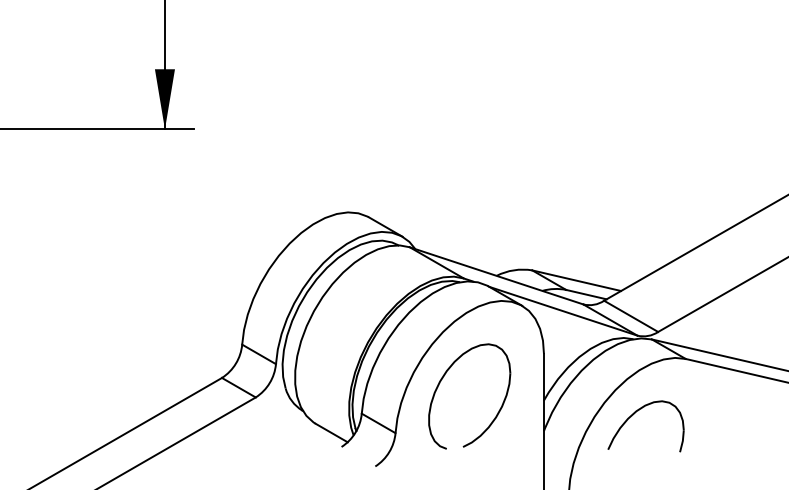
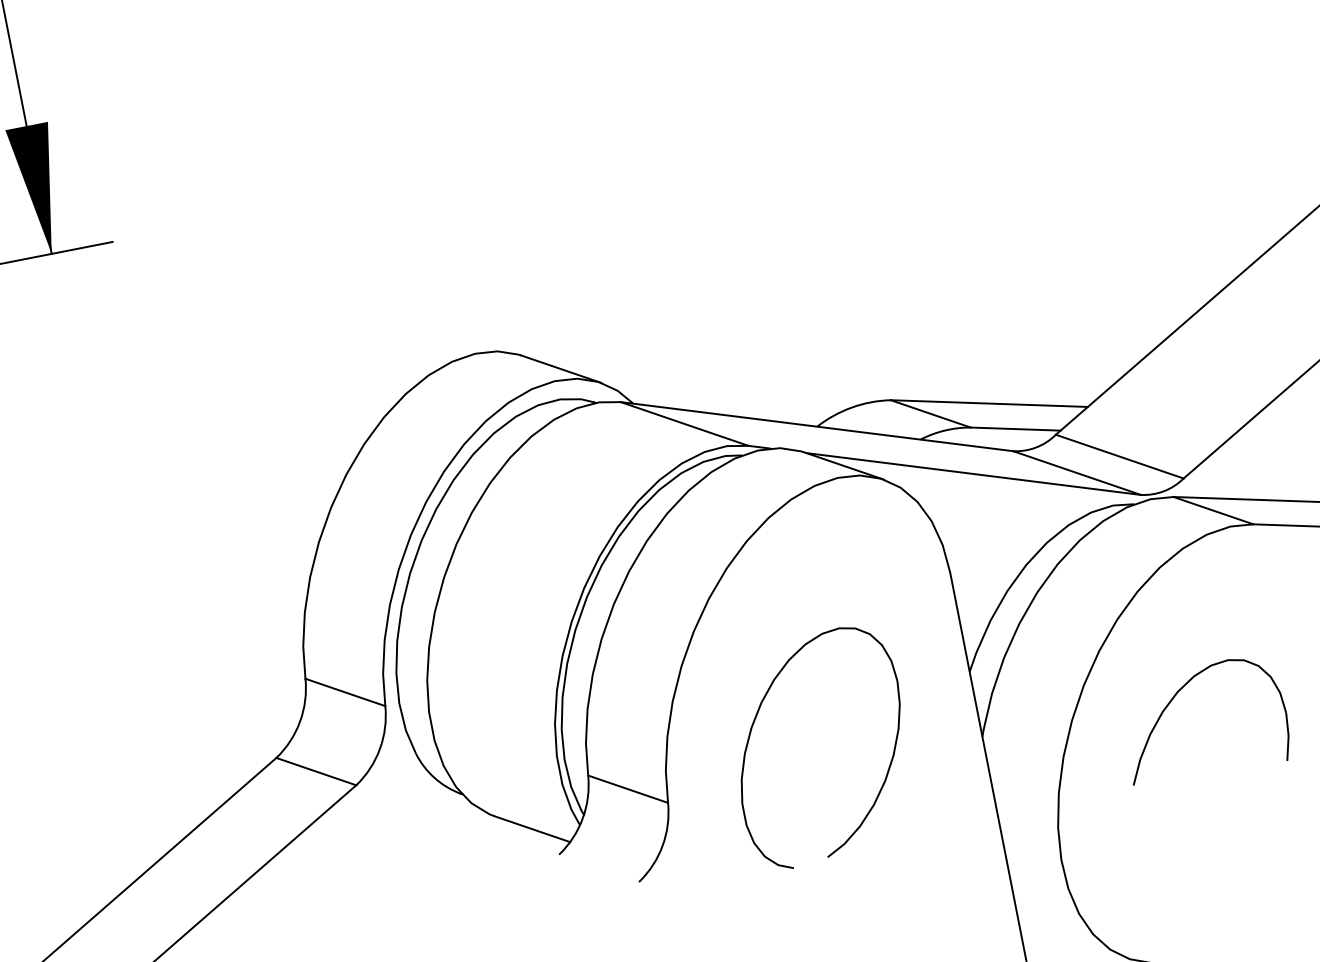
part: (443, 378) -> (757, 719), moved
part: (634, 414) -> (1174, 699), moved

